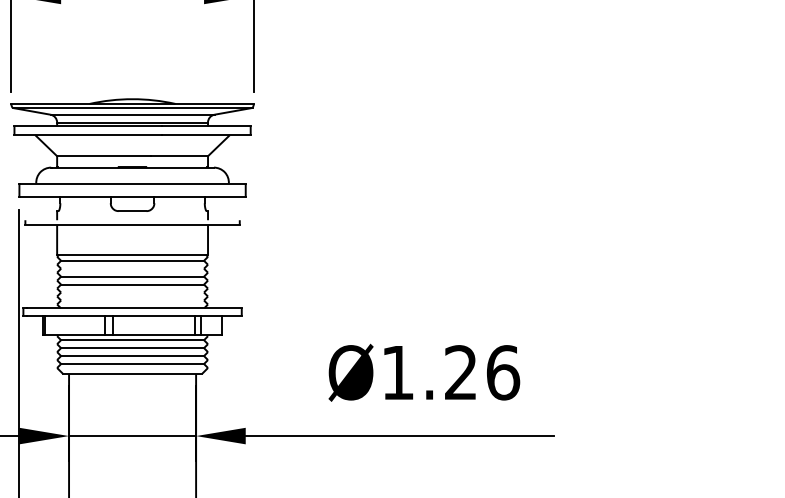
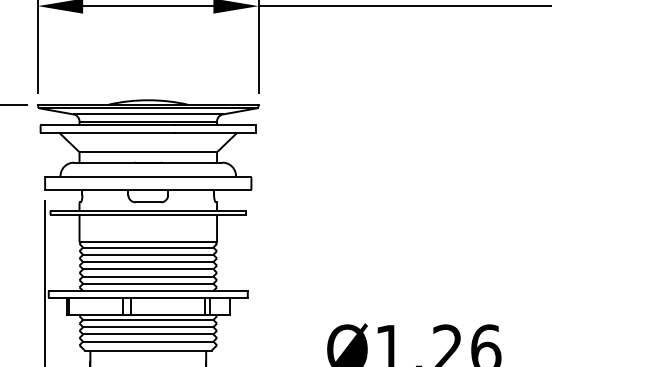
line: (132, 220) -> (148, 210), added
line: (132, 268) -> (148, 254), added
line: (132, 292) -> (148, 276), added
line: (132, 300) -> (148, 283), added

